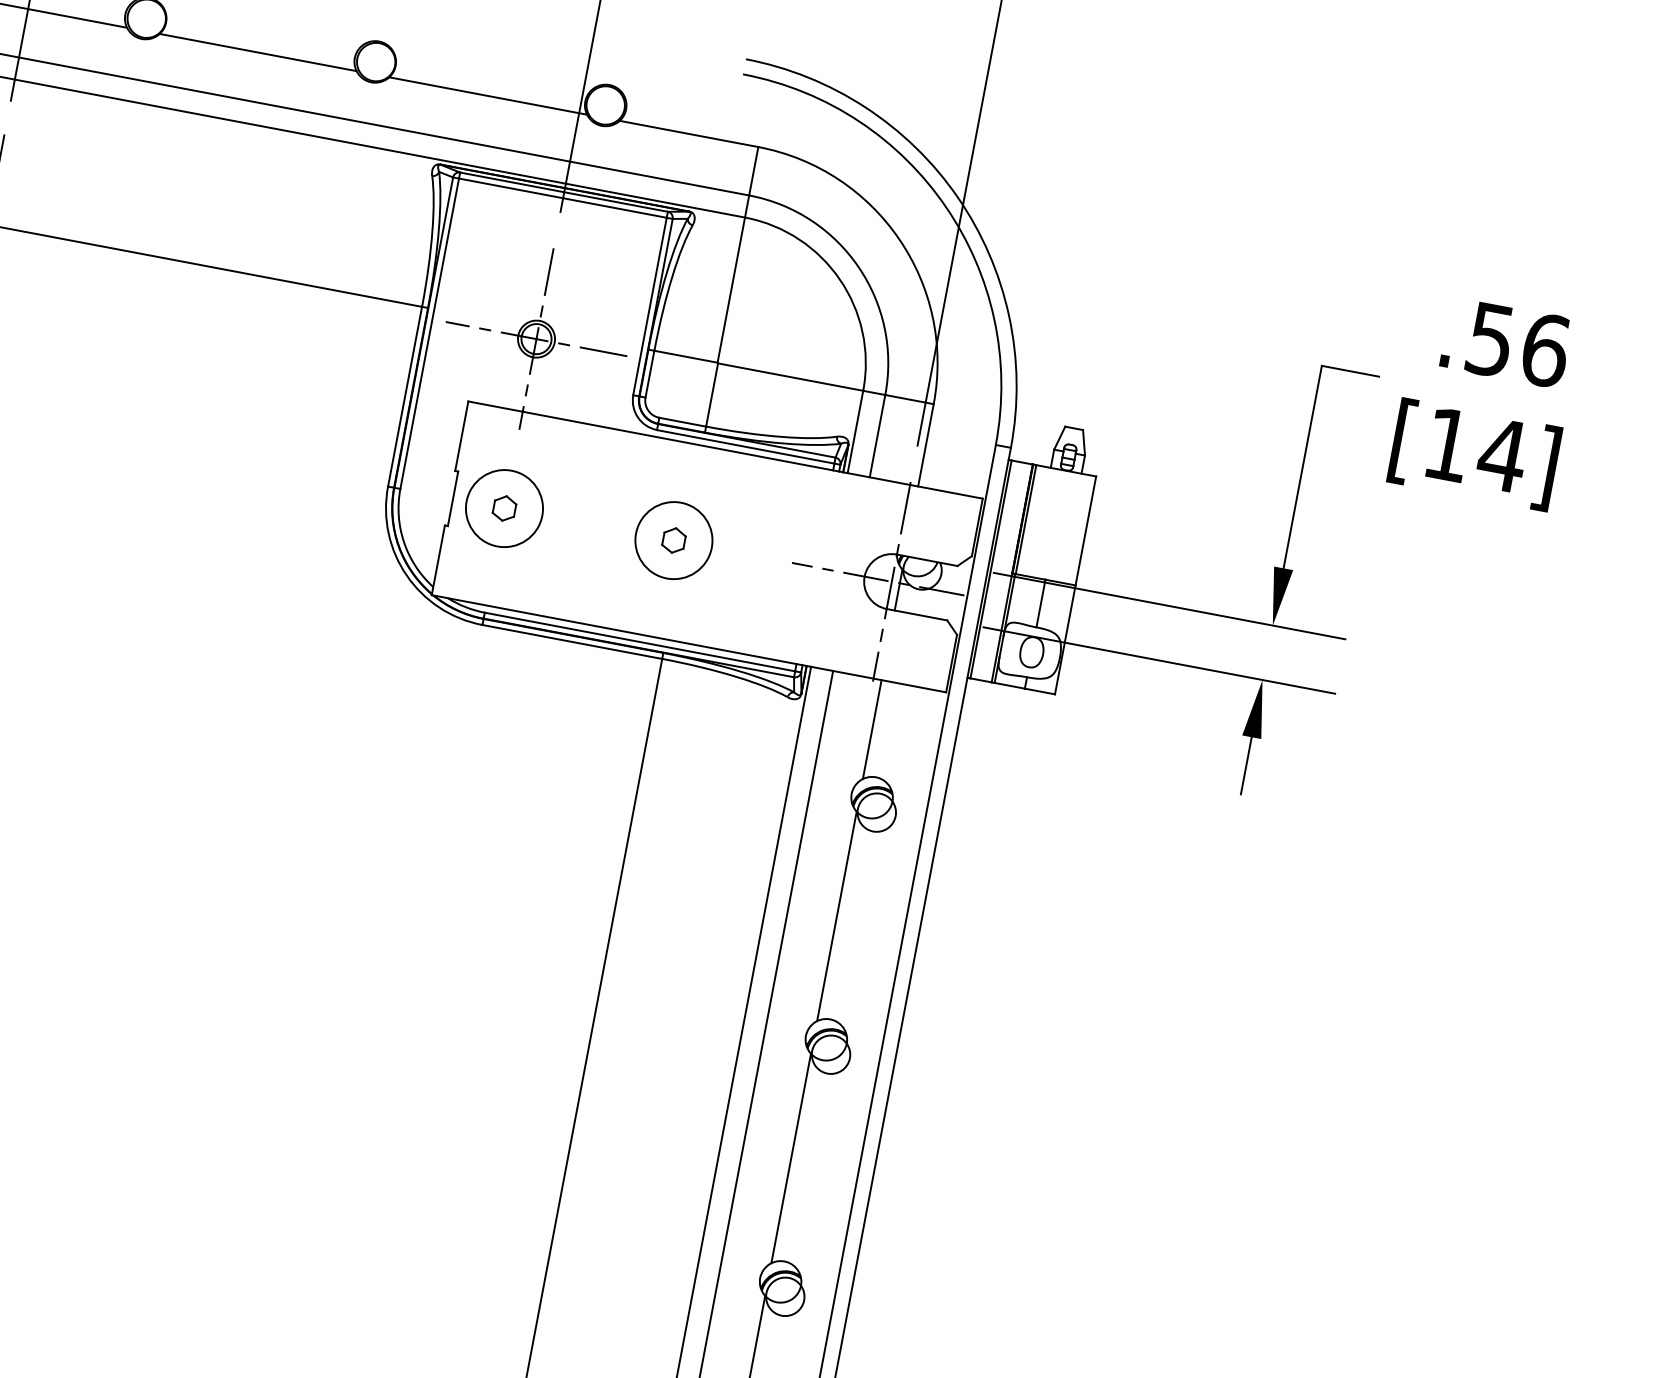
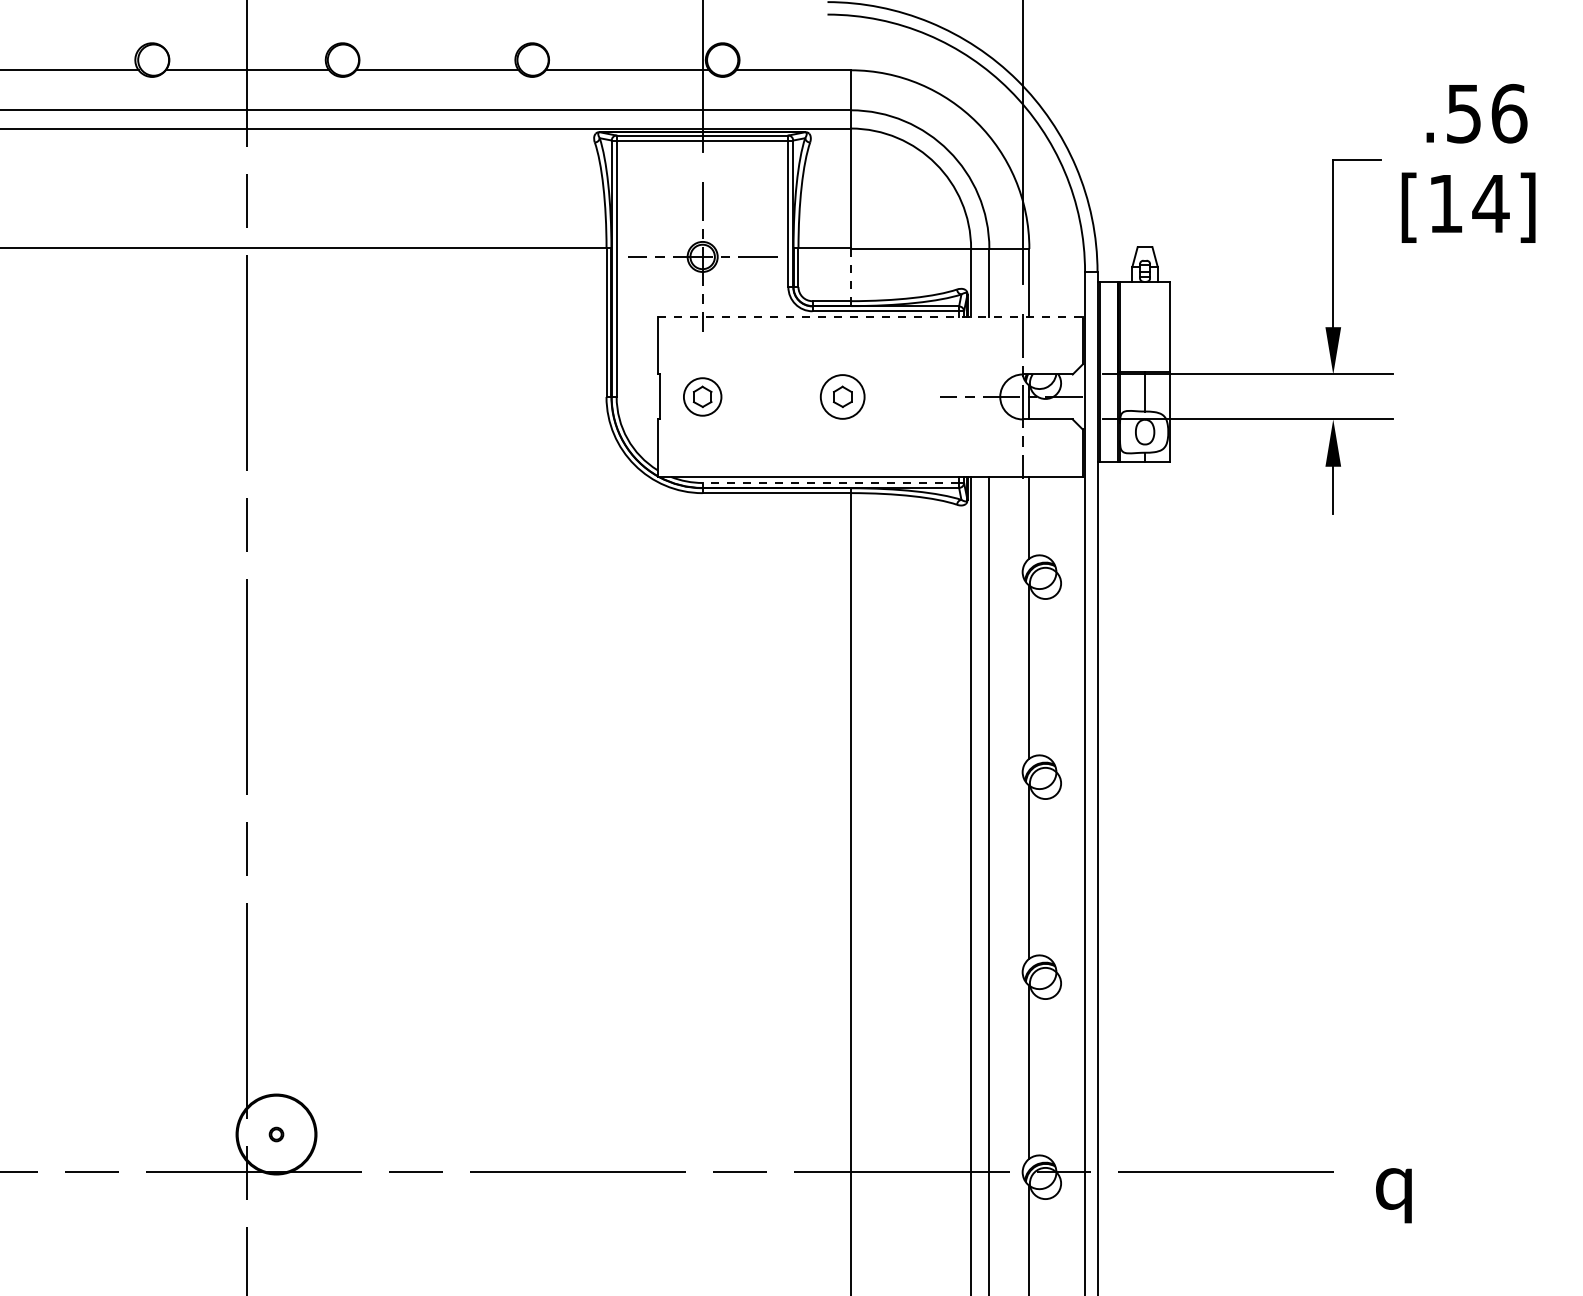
line: (712, 395) -> (851, 275), solid -> dashed
line: (725, 449) -> (870, 316), solid -> dashed
circle: (504, 507) -> (702, 396), size x0.6
circle: (673, 539) -> (842, 396), size x0.7
line: (639, 641) -> (830, 482), solid -> dashed

